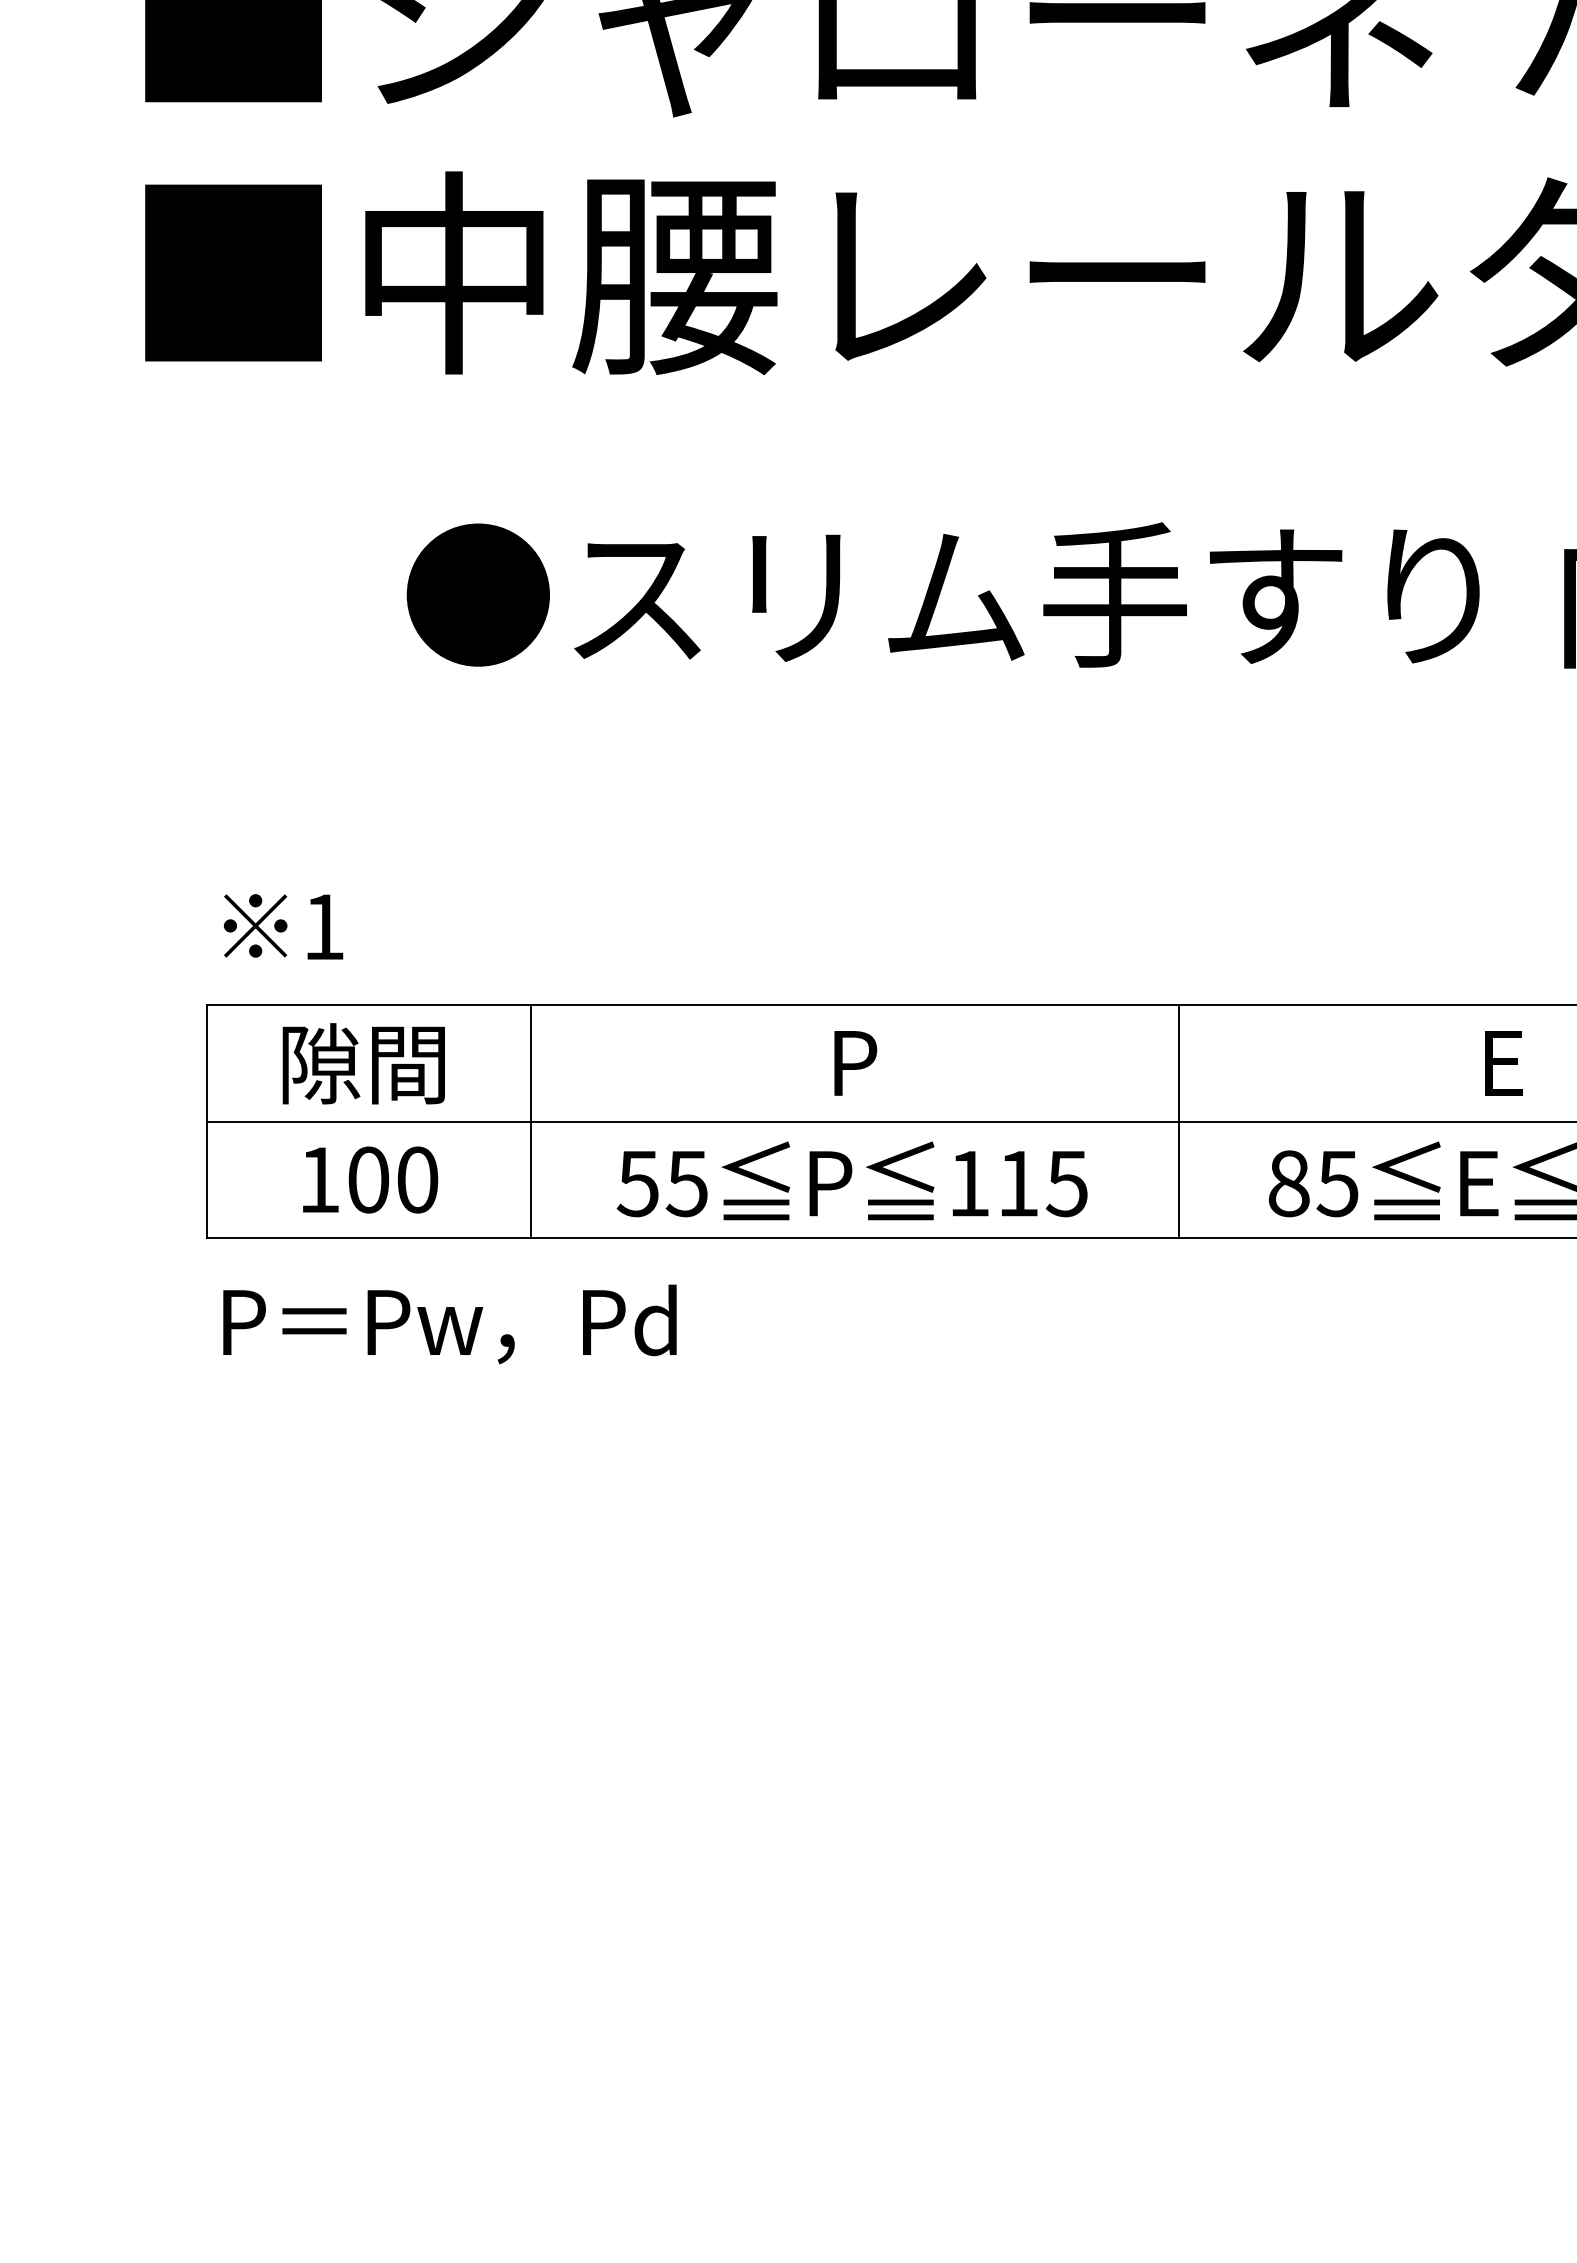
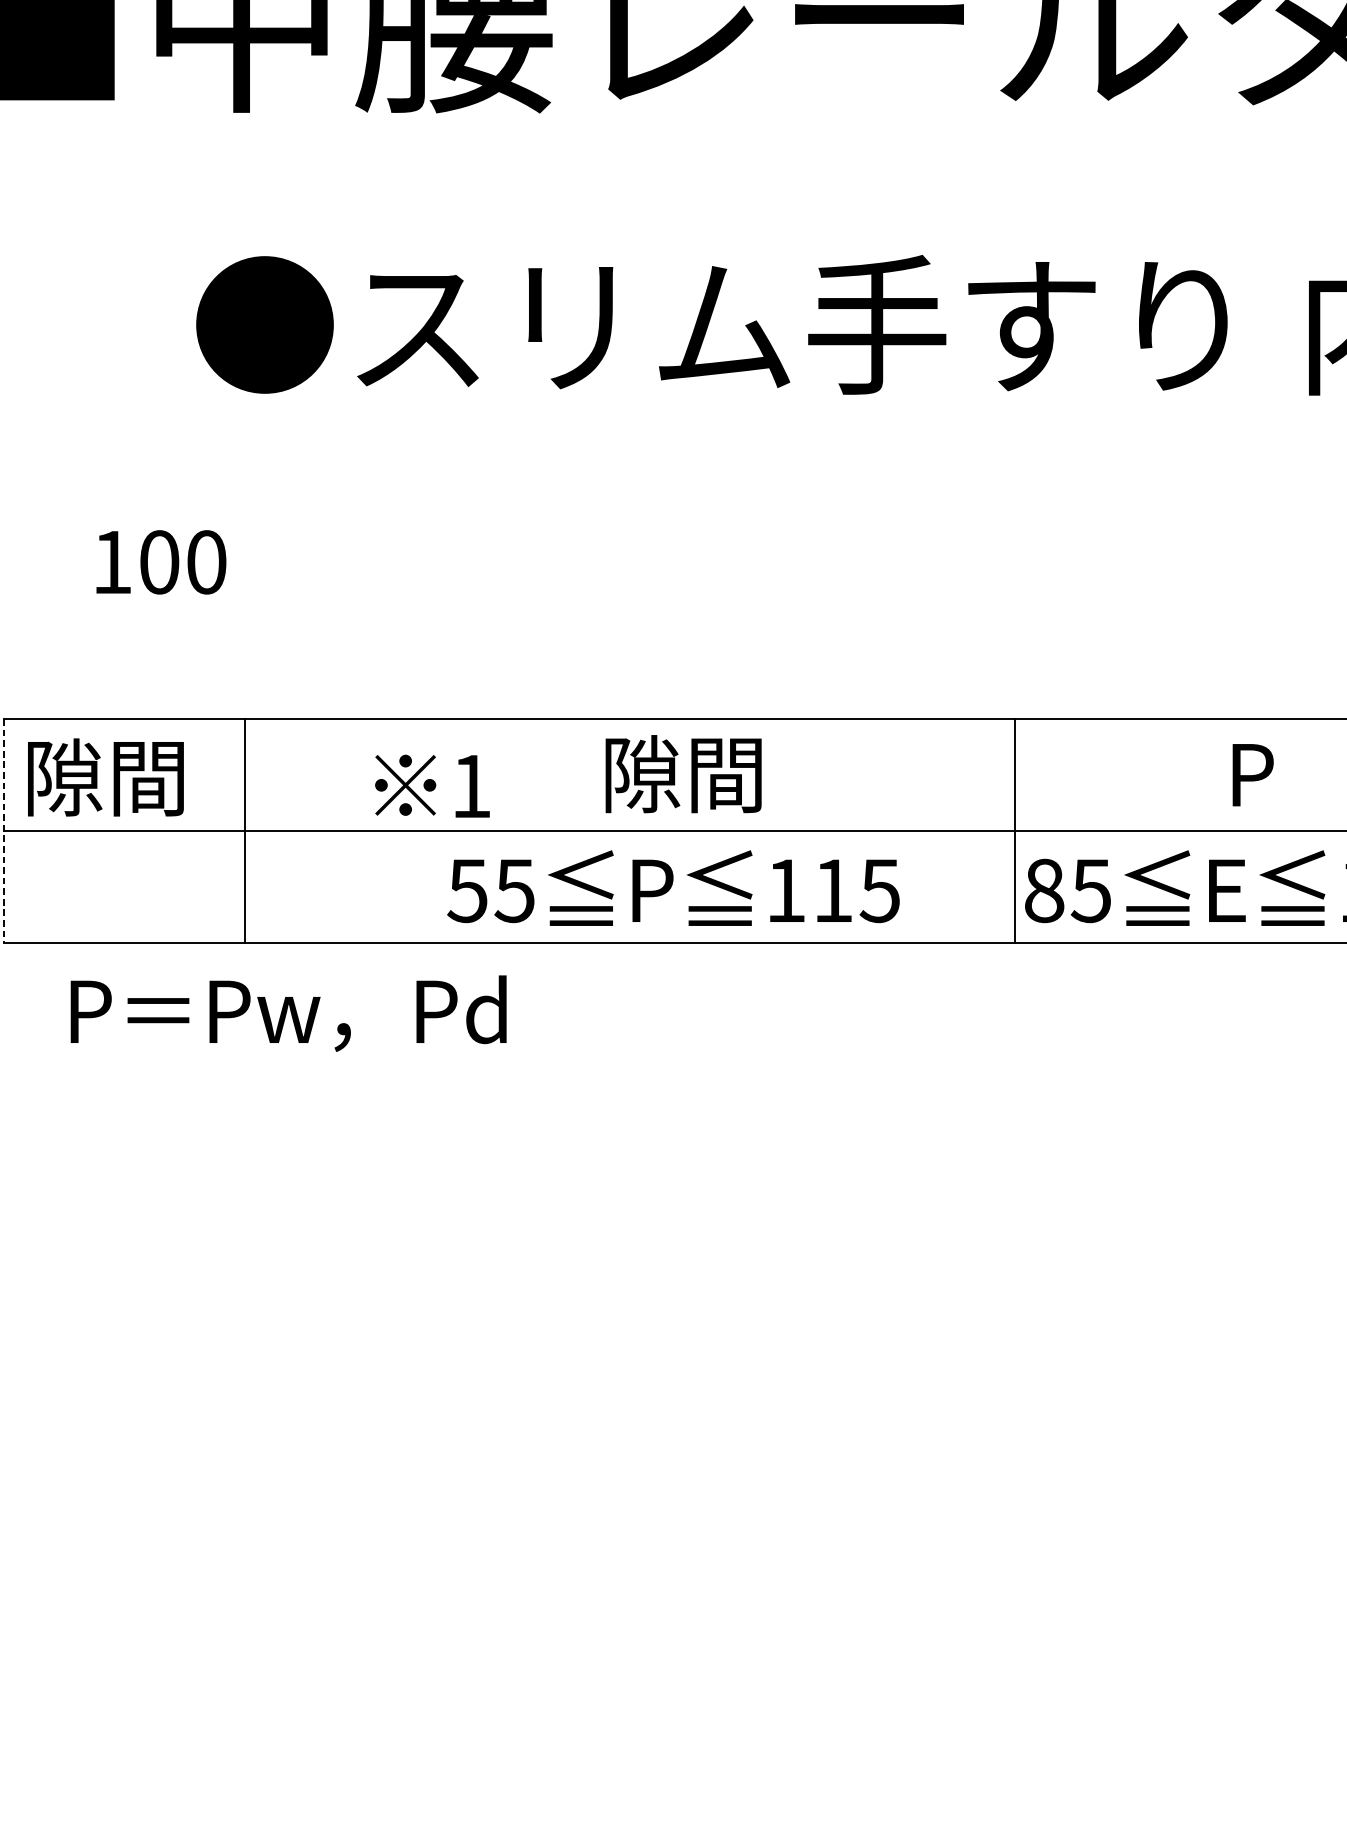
text: (283, 926) -> (432, 785), moved
text: (913, 1061) -> (683, 773), P -> 隙間
text: (363, 1063) -> (105, 777), moved
text: (1506, 1063) -> (1253, 775), E -> P
line: (207, 1121) -> (4, 831), solid -> dashed
line: (531, 1121) -> (244, 831), moved
line: (1179, 1121) -> (1015, 831), moved
text: (370, 1179) -> (161, 561), moved
text: (851, 1180) -> (672, 887), moved
text: (449, 1324) -> (288, 1013), moved

